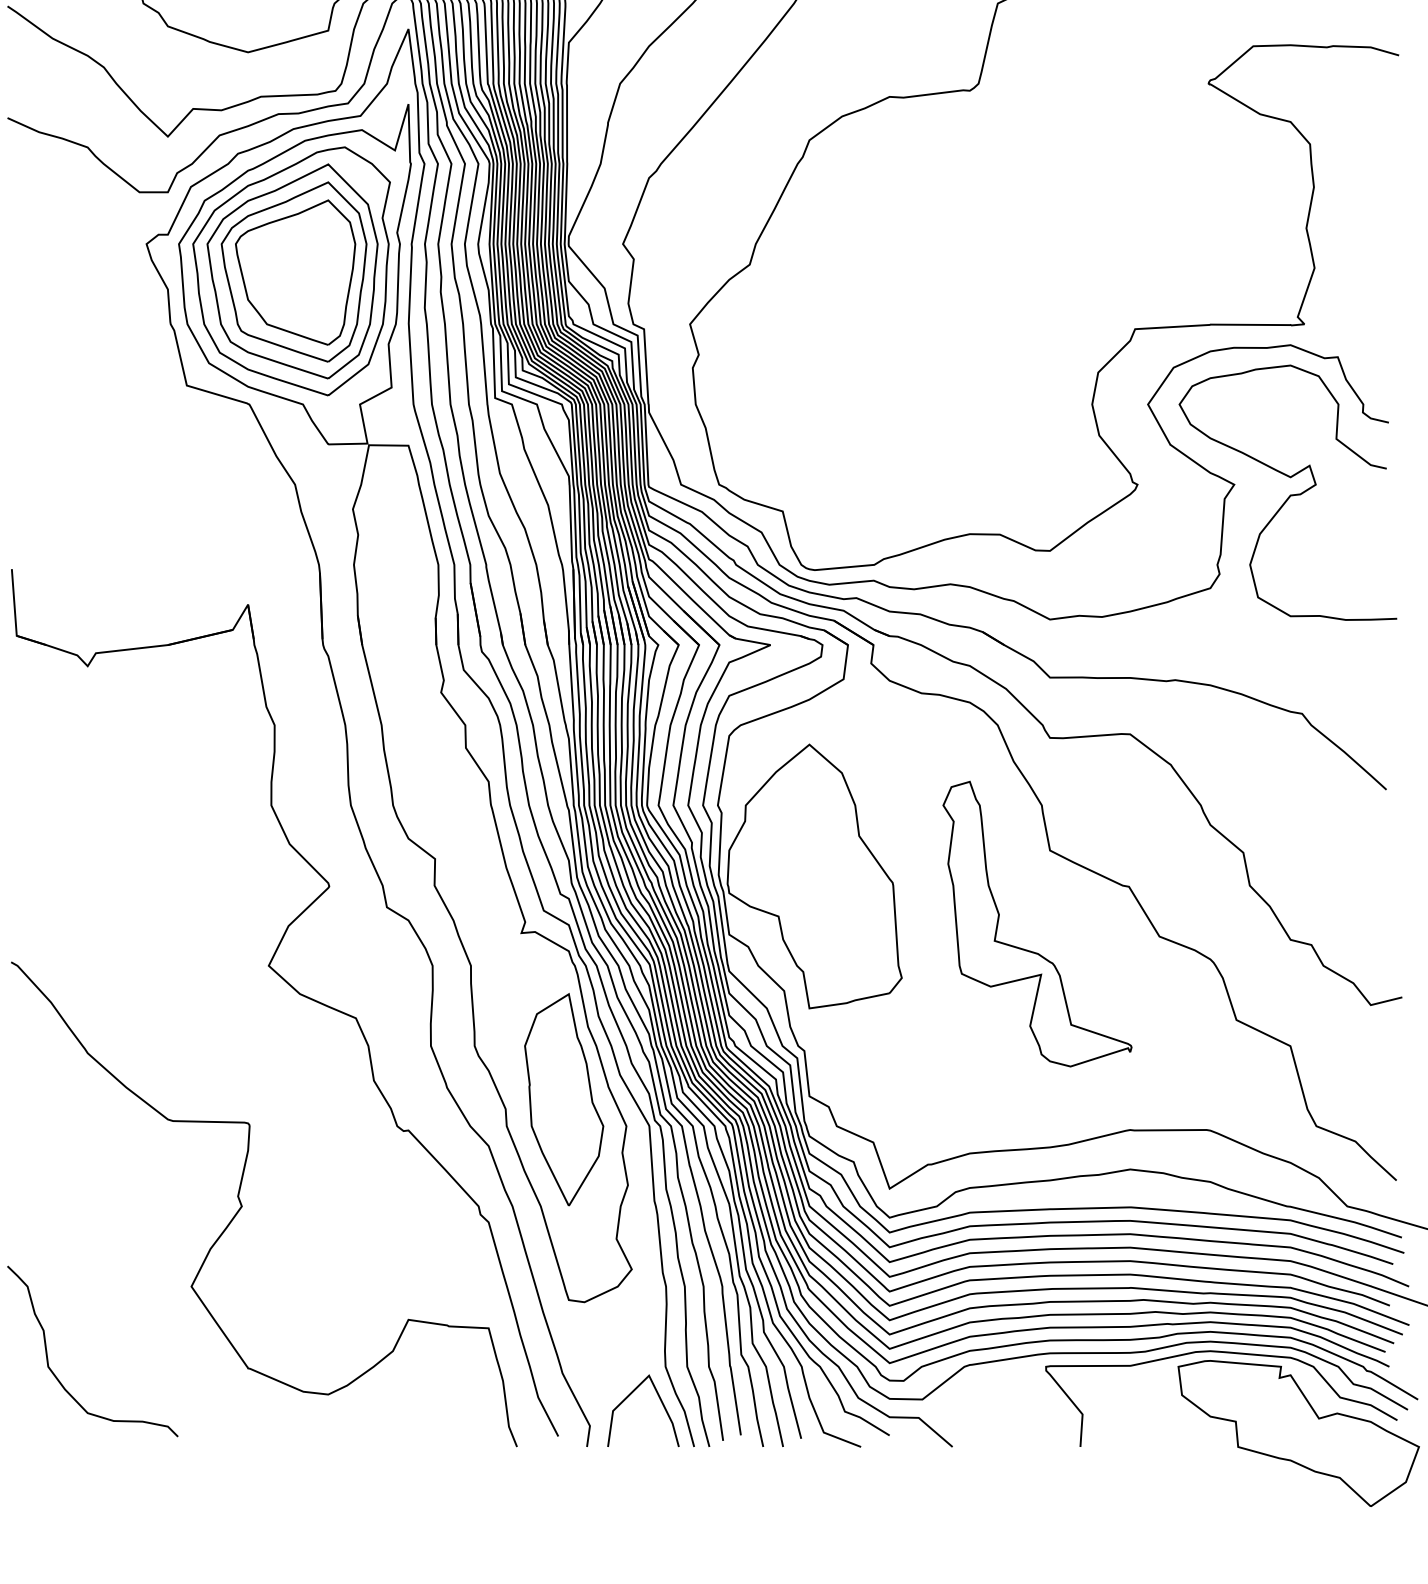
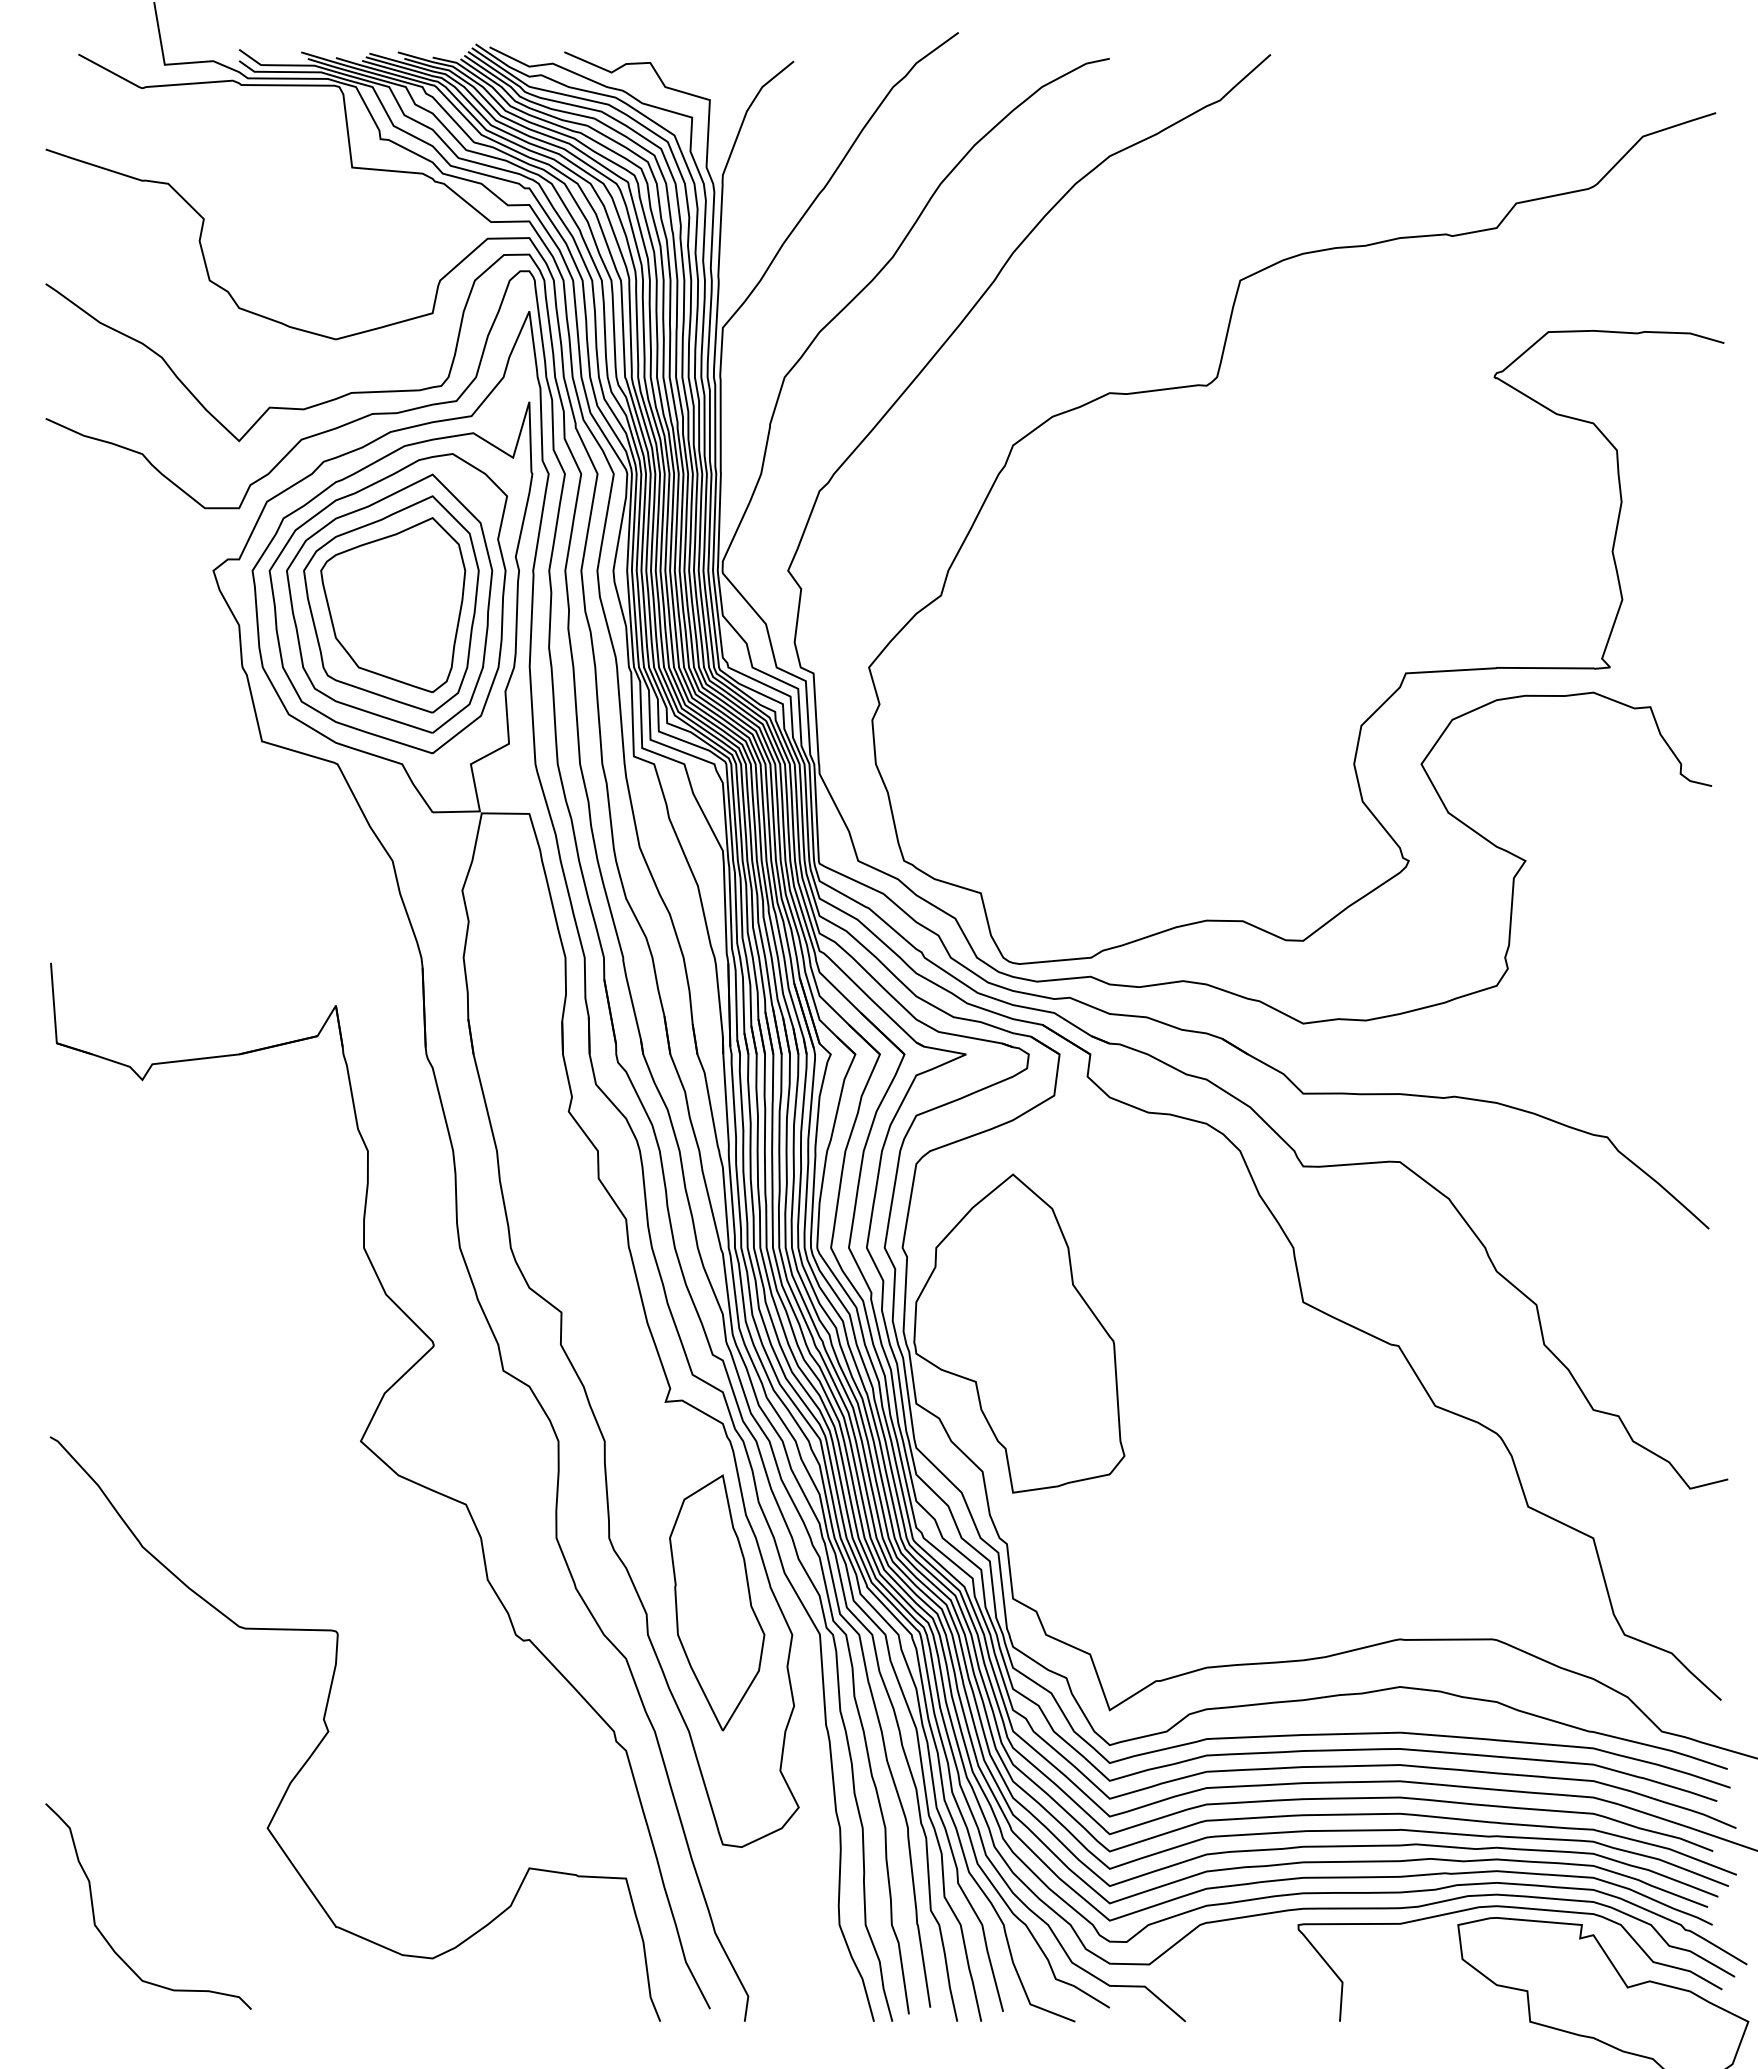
curve: (1289, 495) -> (1592, 873), removed
part: (1028, 950) -> (1277, 1422), removed
line: (660, 1401) -> (833, 1966), removed

